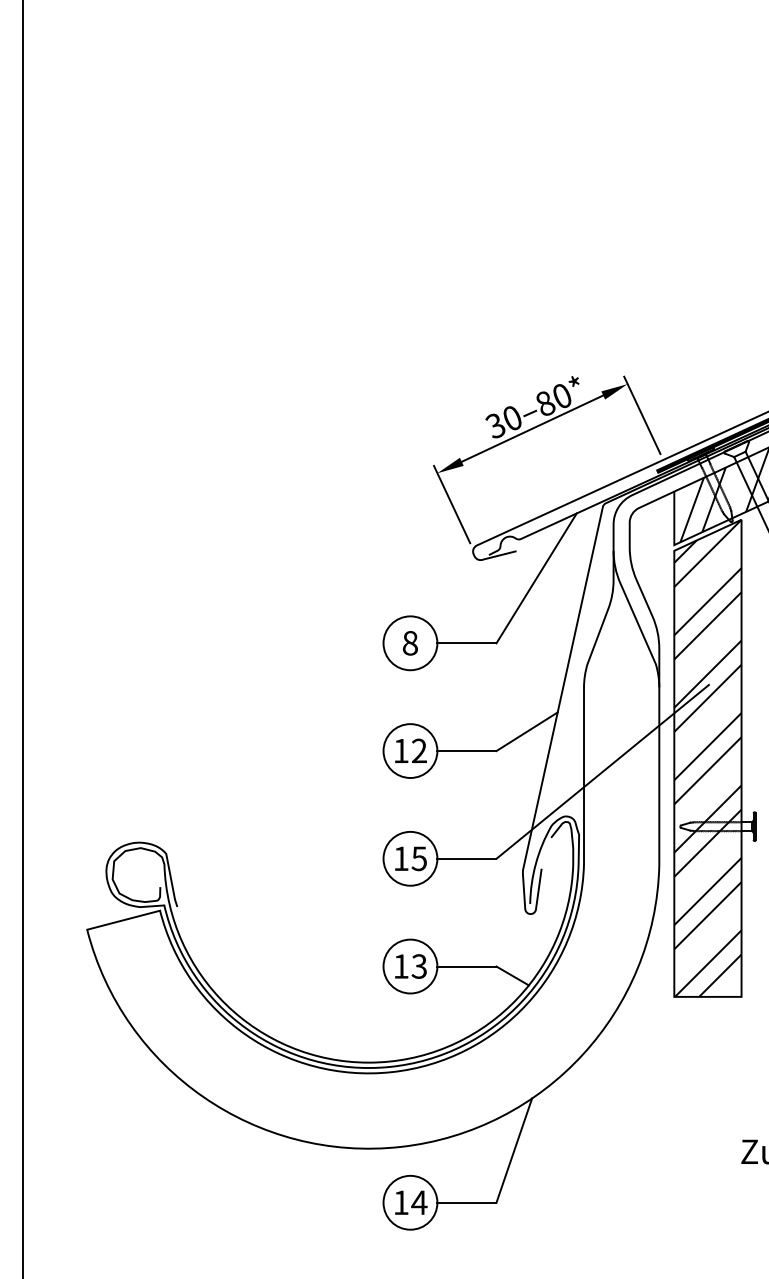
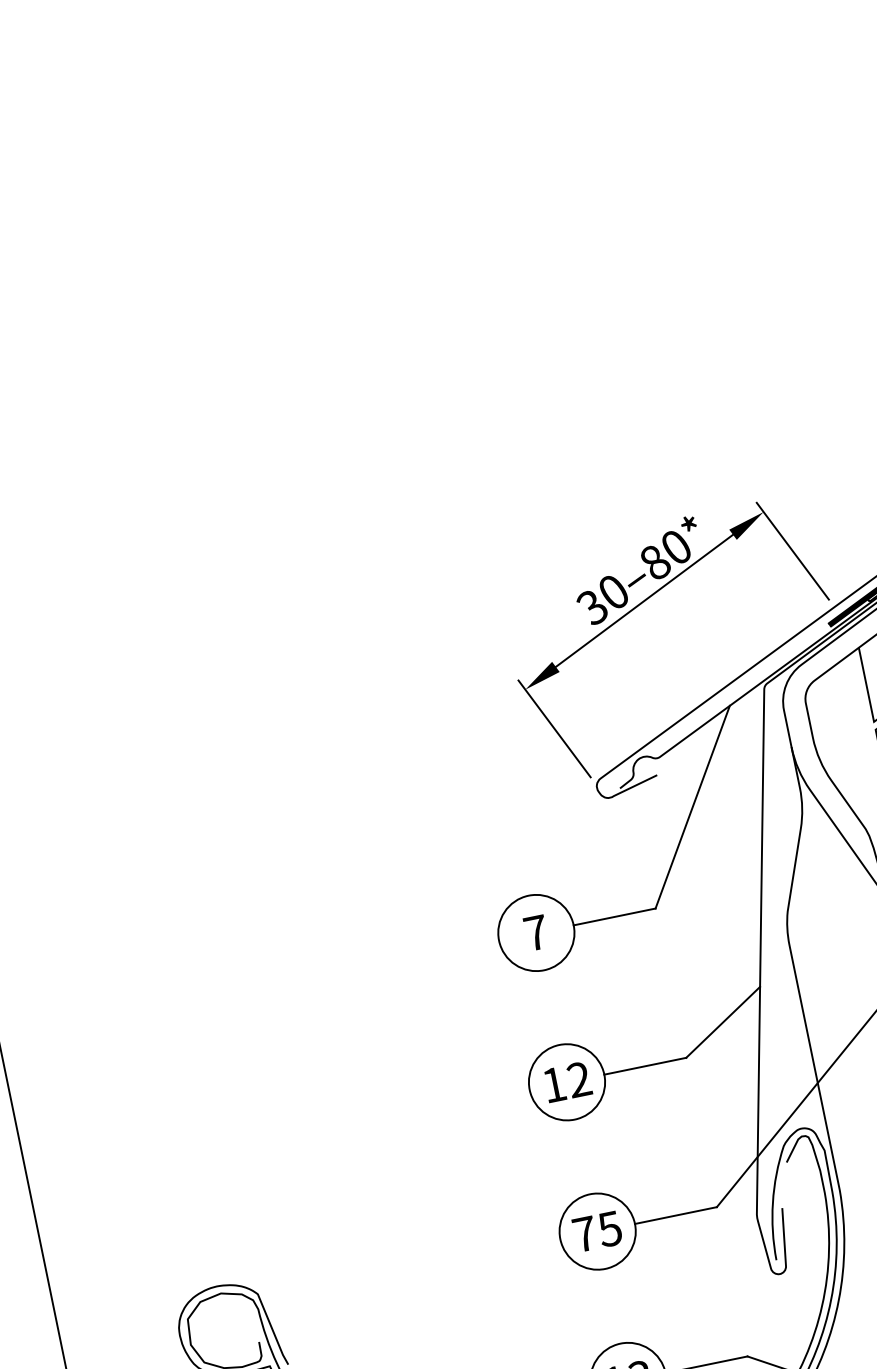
text: (409, 643) -> (535, 933), 8 -> 7
text: (400, 858) -> (583, 1234), 15 -> 75

